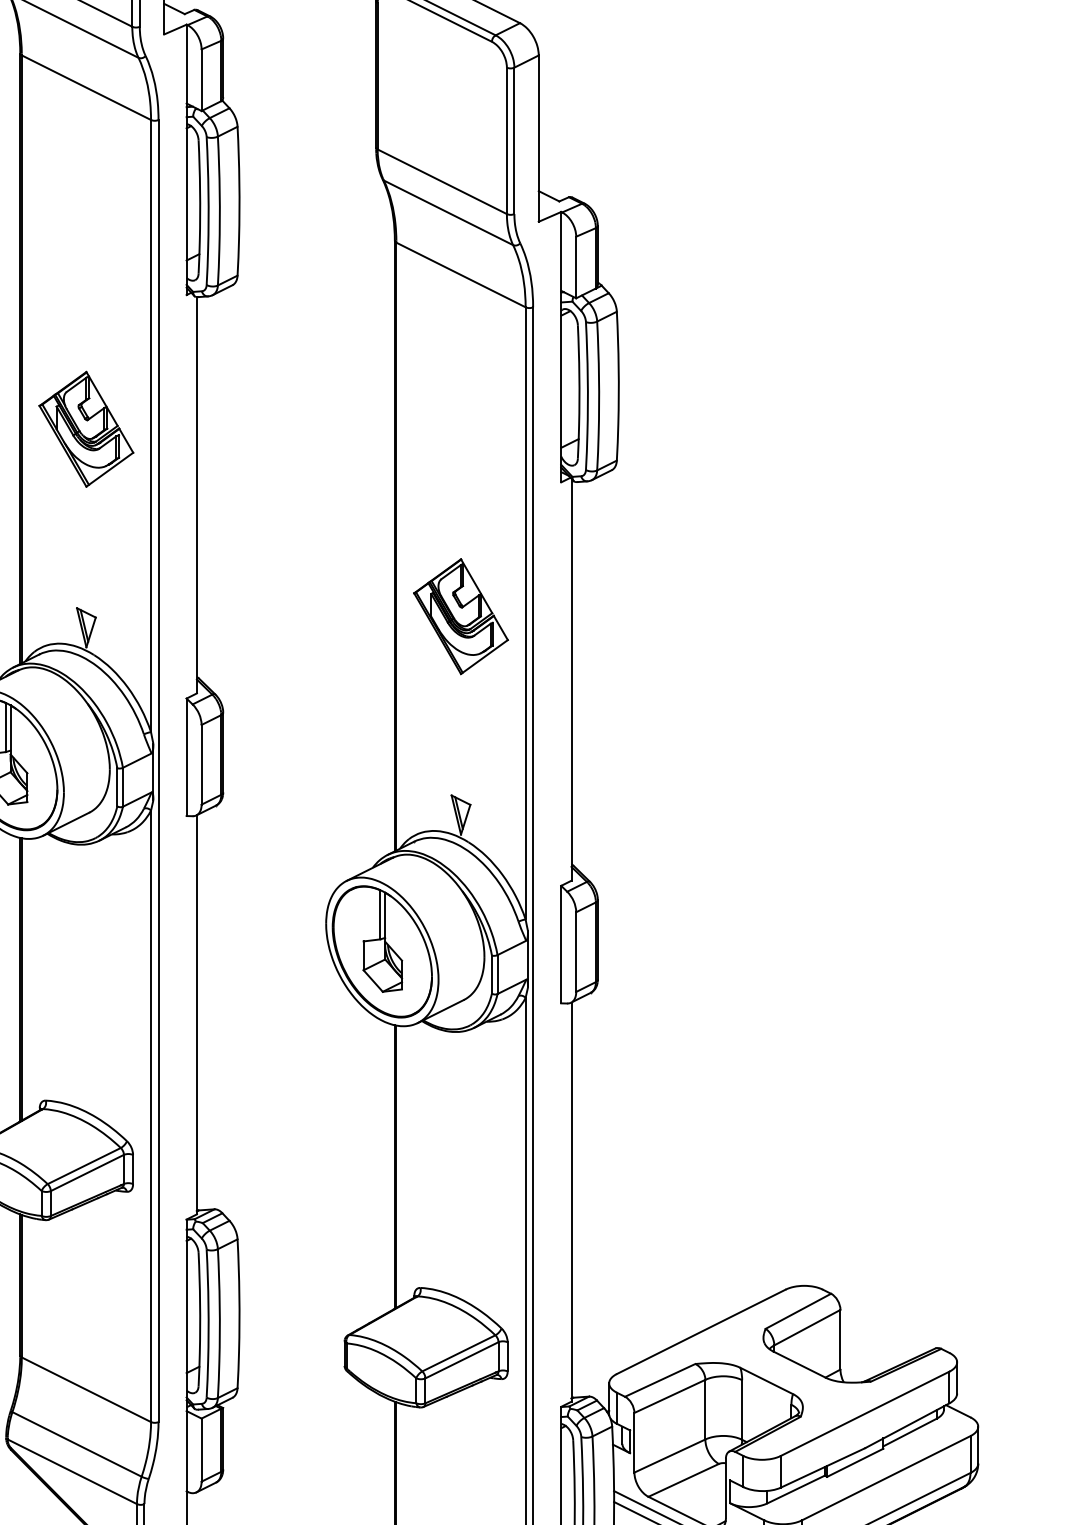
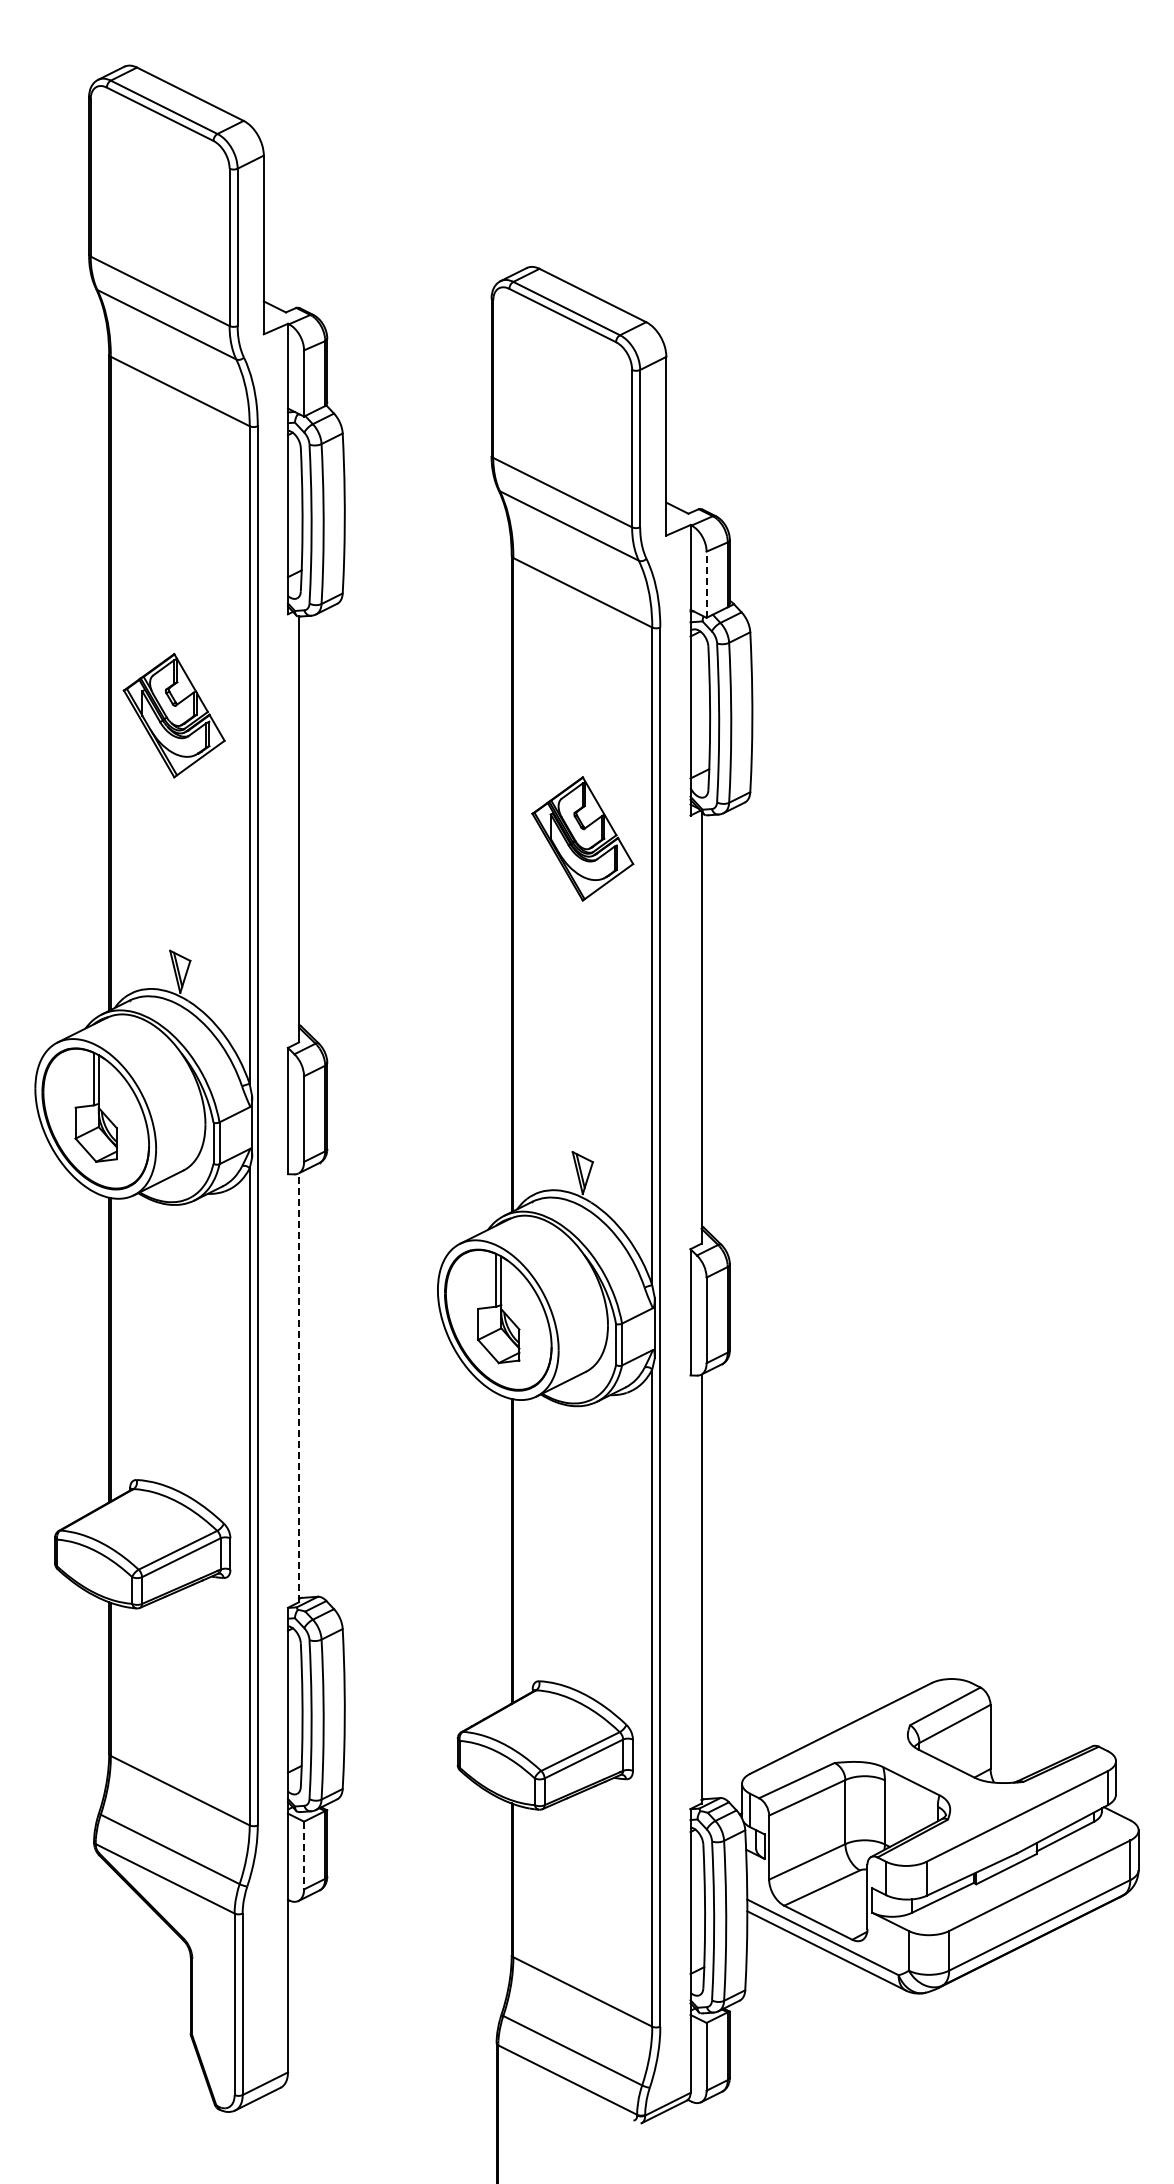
line: (576, 267) -> (706, 584), solid -> dashed
part: (85, 429) -> (173, 715), moved
part: (460, 616) -> (582, 838), moved
line: (197, 1014) -> (299, 1387), solid -> dashed
line: (202, 1450) -> (304, 1855), solid -> dashed

